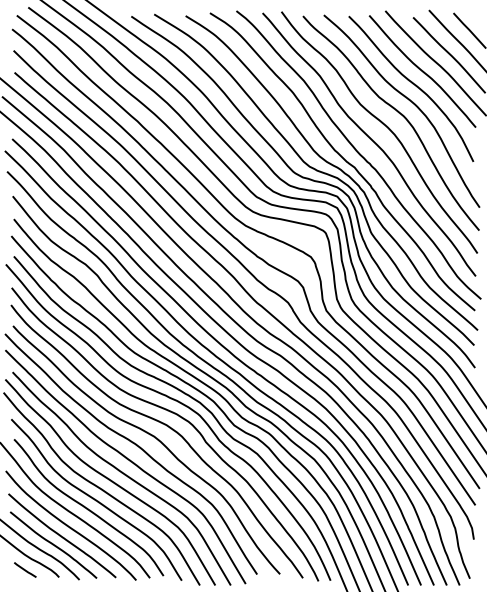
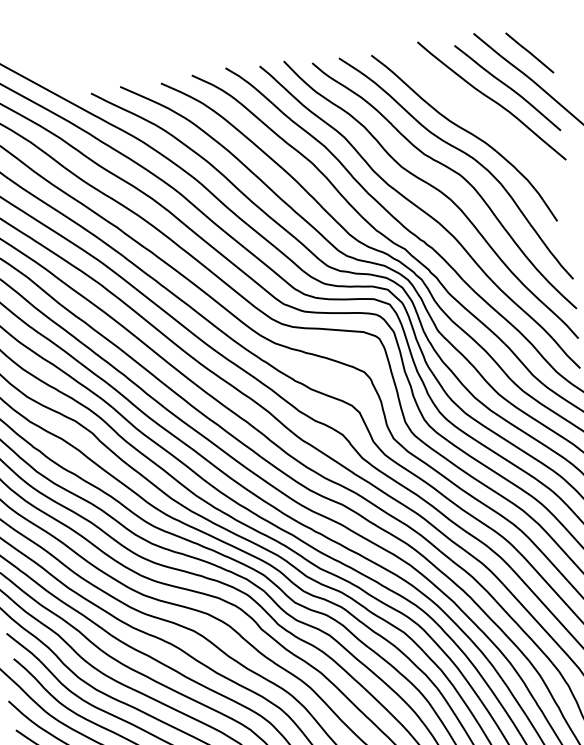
curve: (422, 71) -> (475, 113), removed

